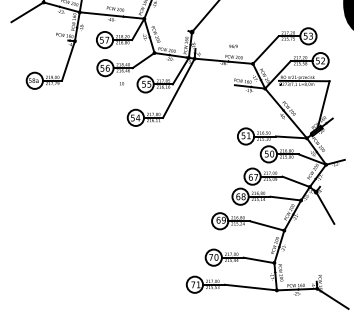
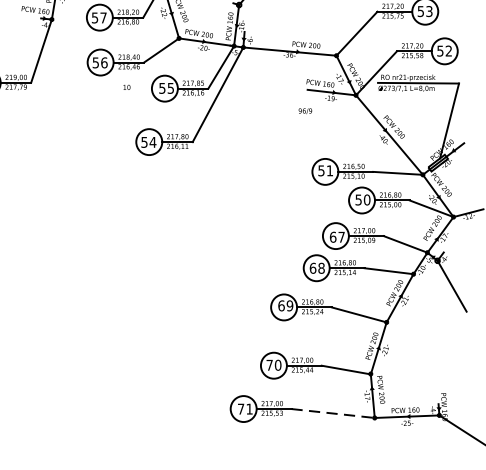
text: (233, 46) -> (305, 111), moved
line: (251, 287) -> (334, 413), solid -> dashed

